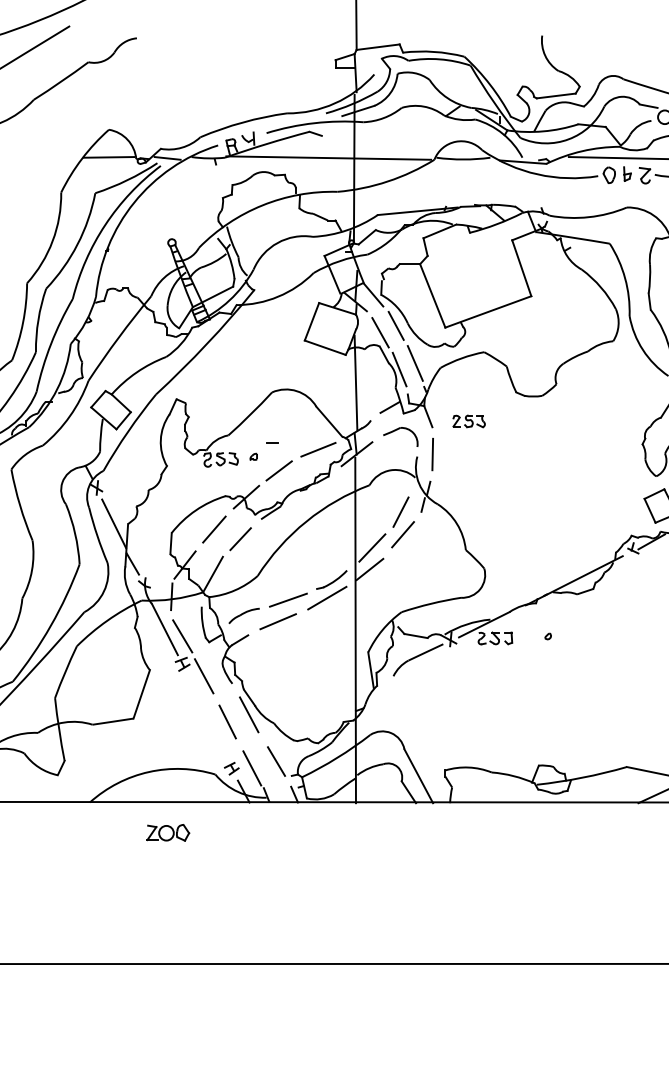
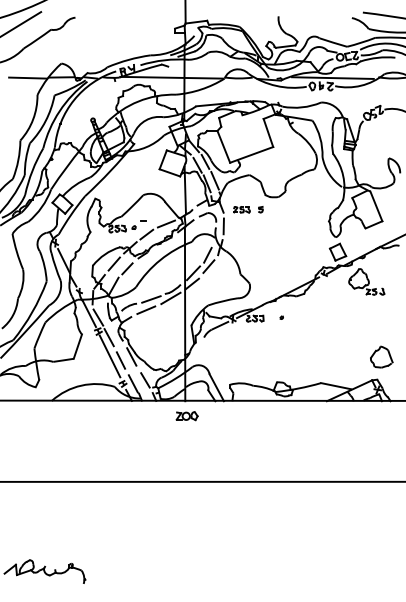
line: (43, 157) -> (28, 77), added
part: (505, 420) -> (260, 209), added
line: (204, 713) -> (109, 356), added
part: (166, 833) -> (186, 416), moved

